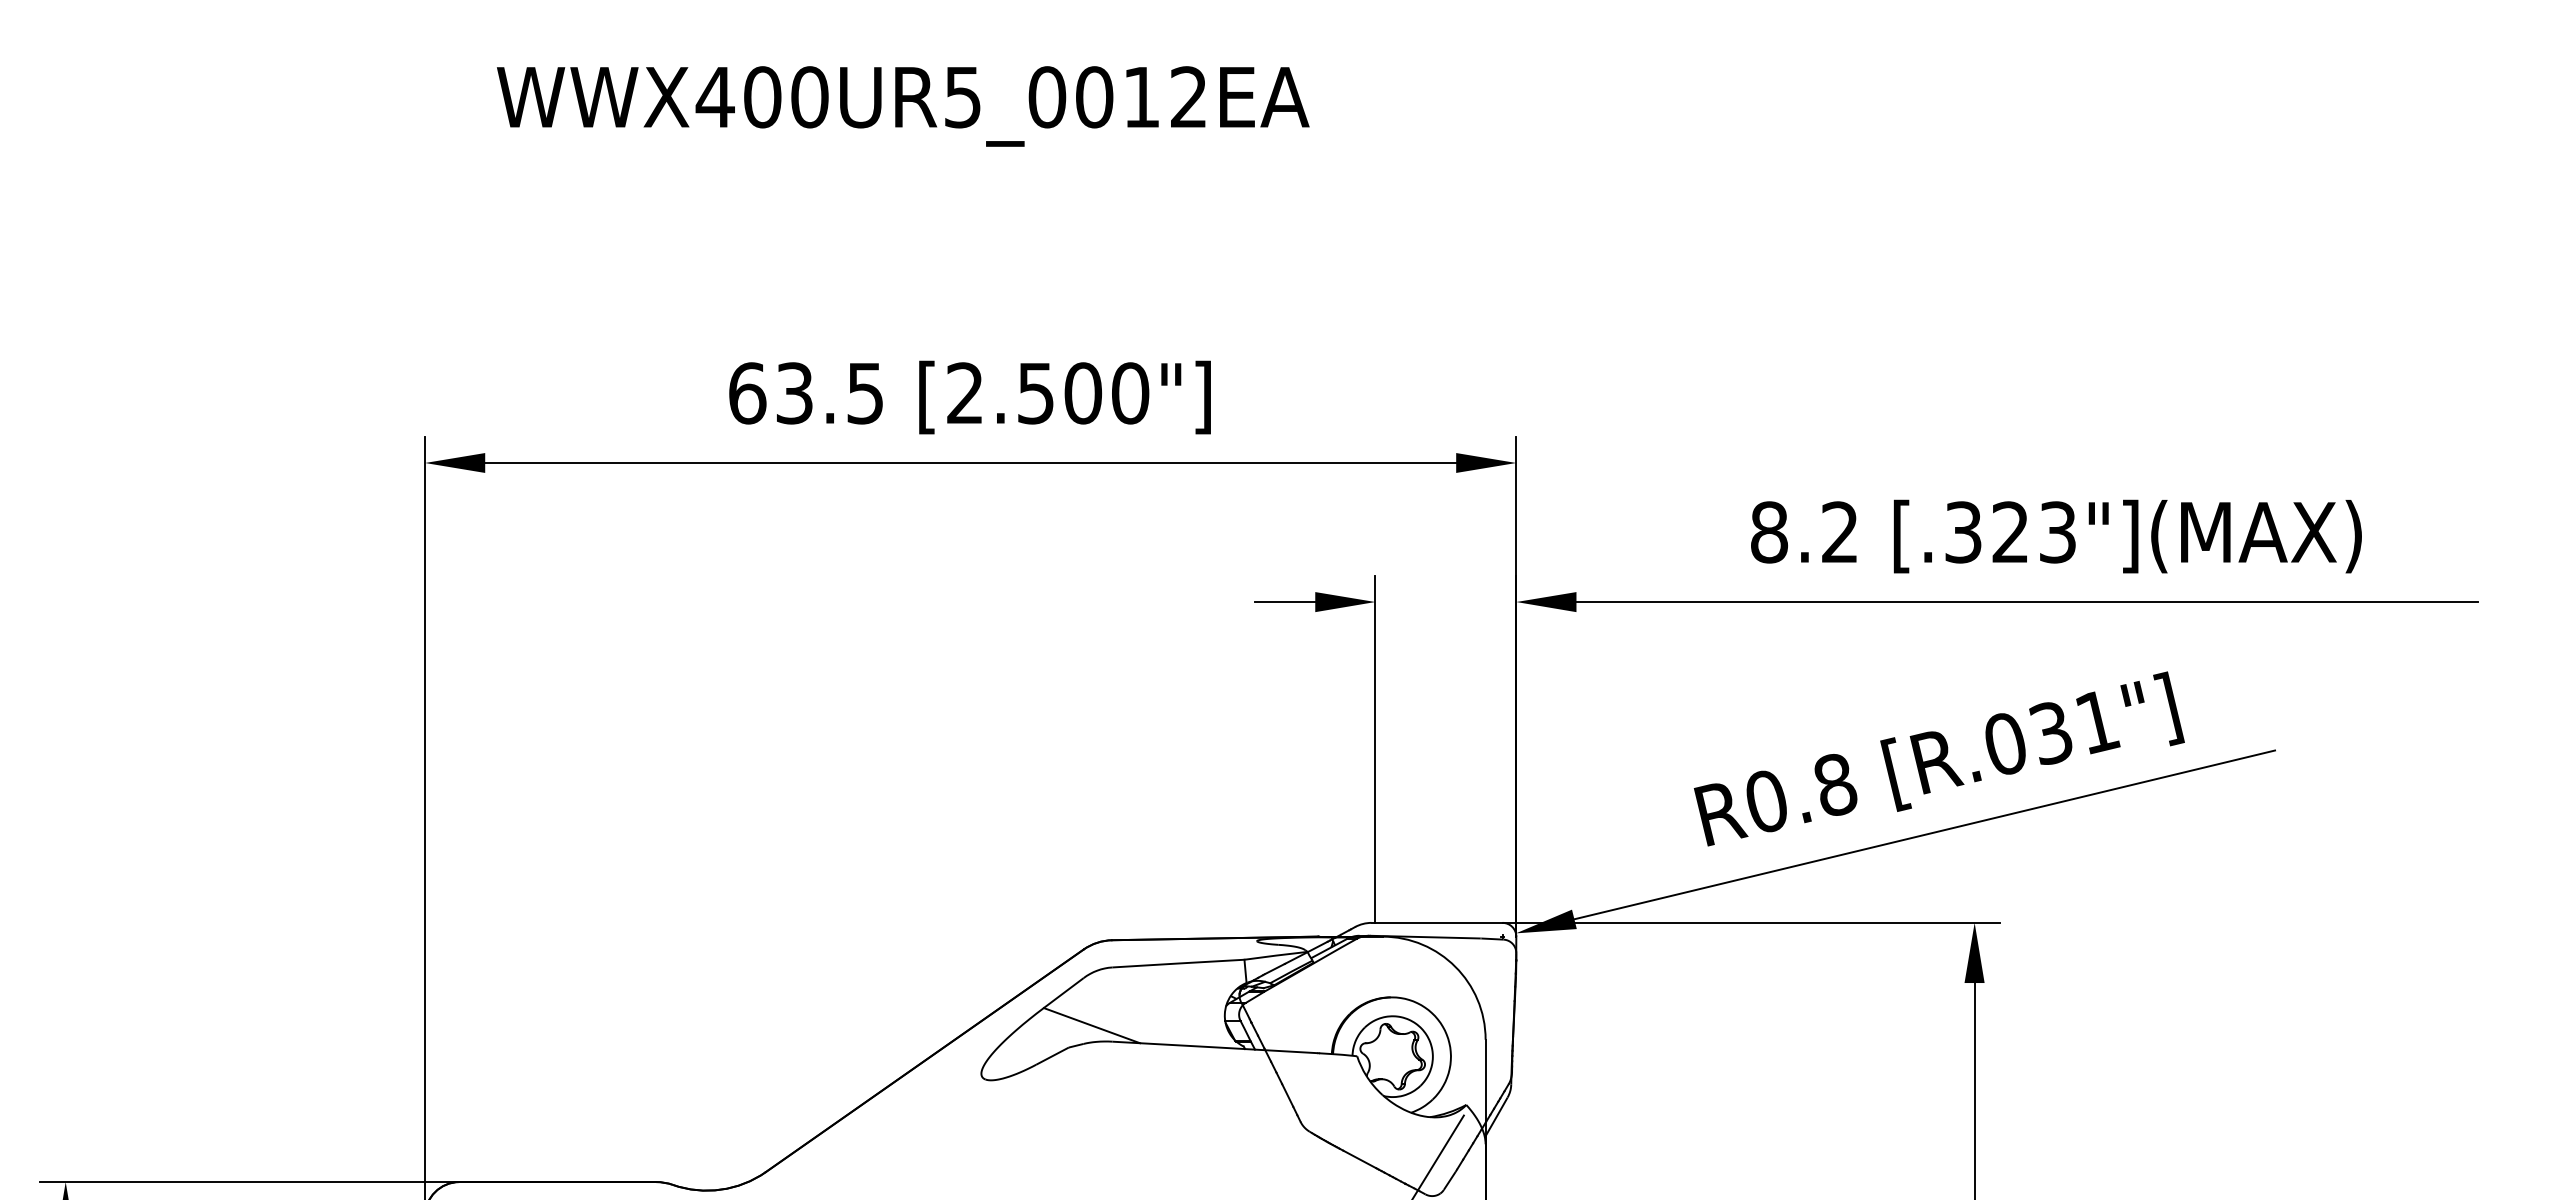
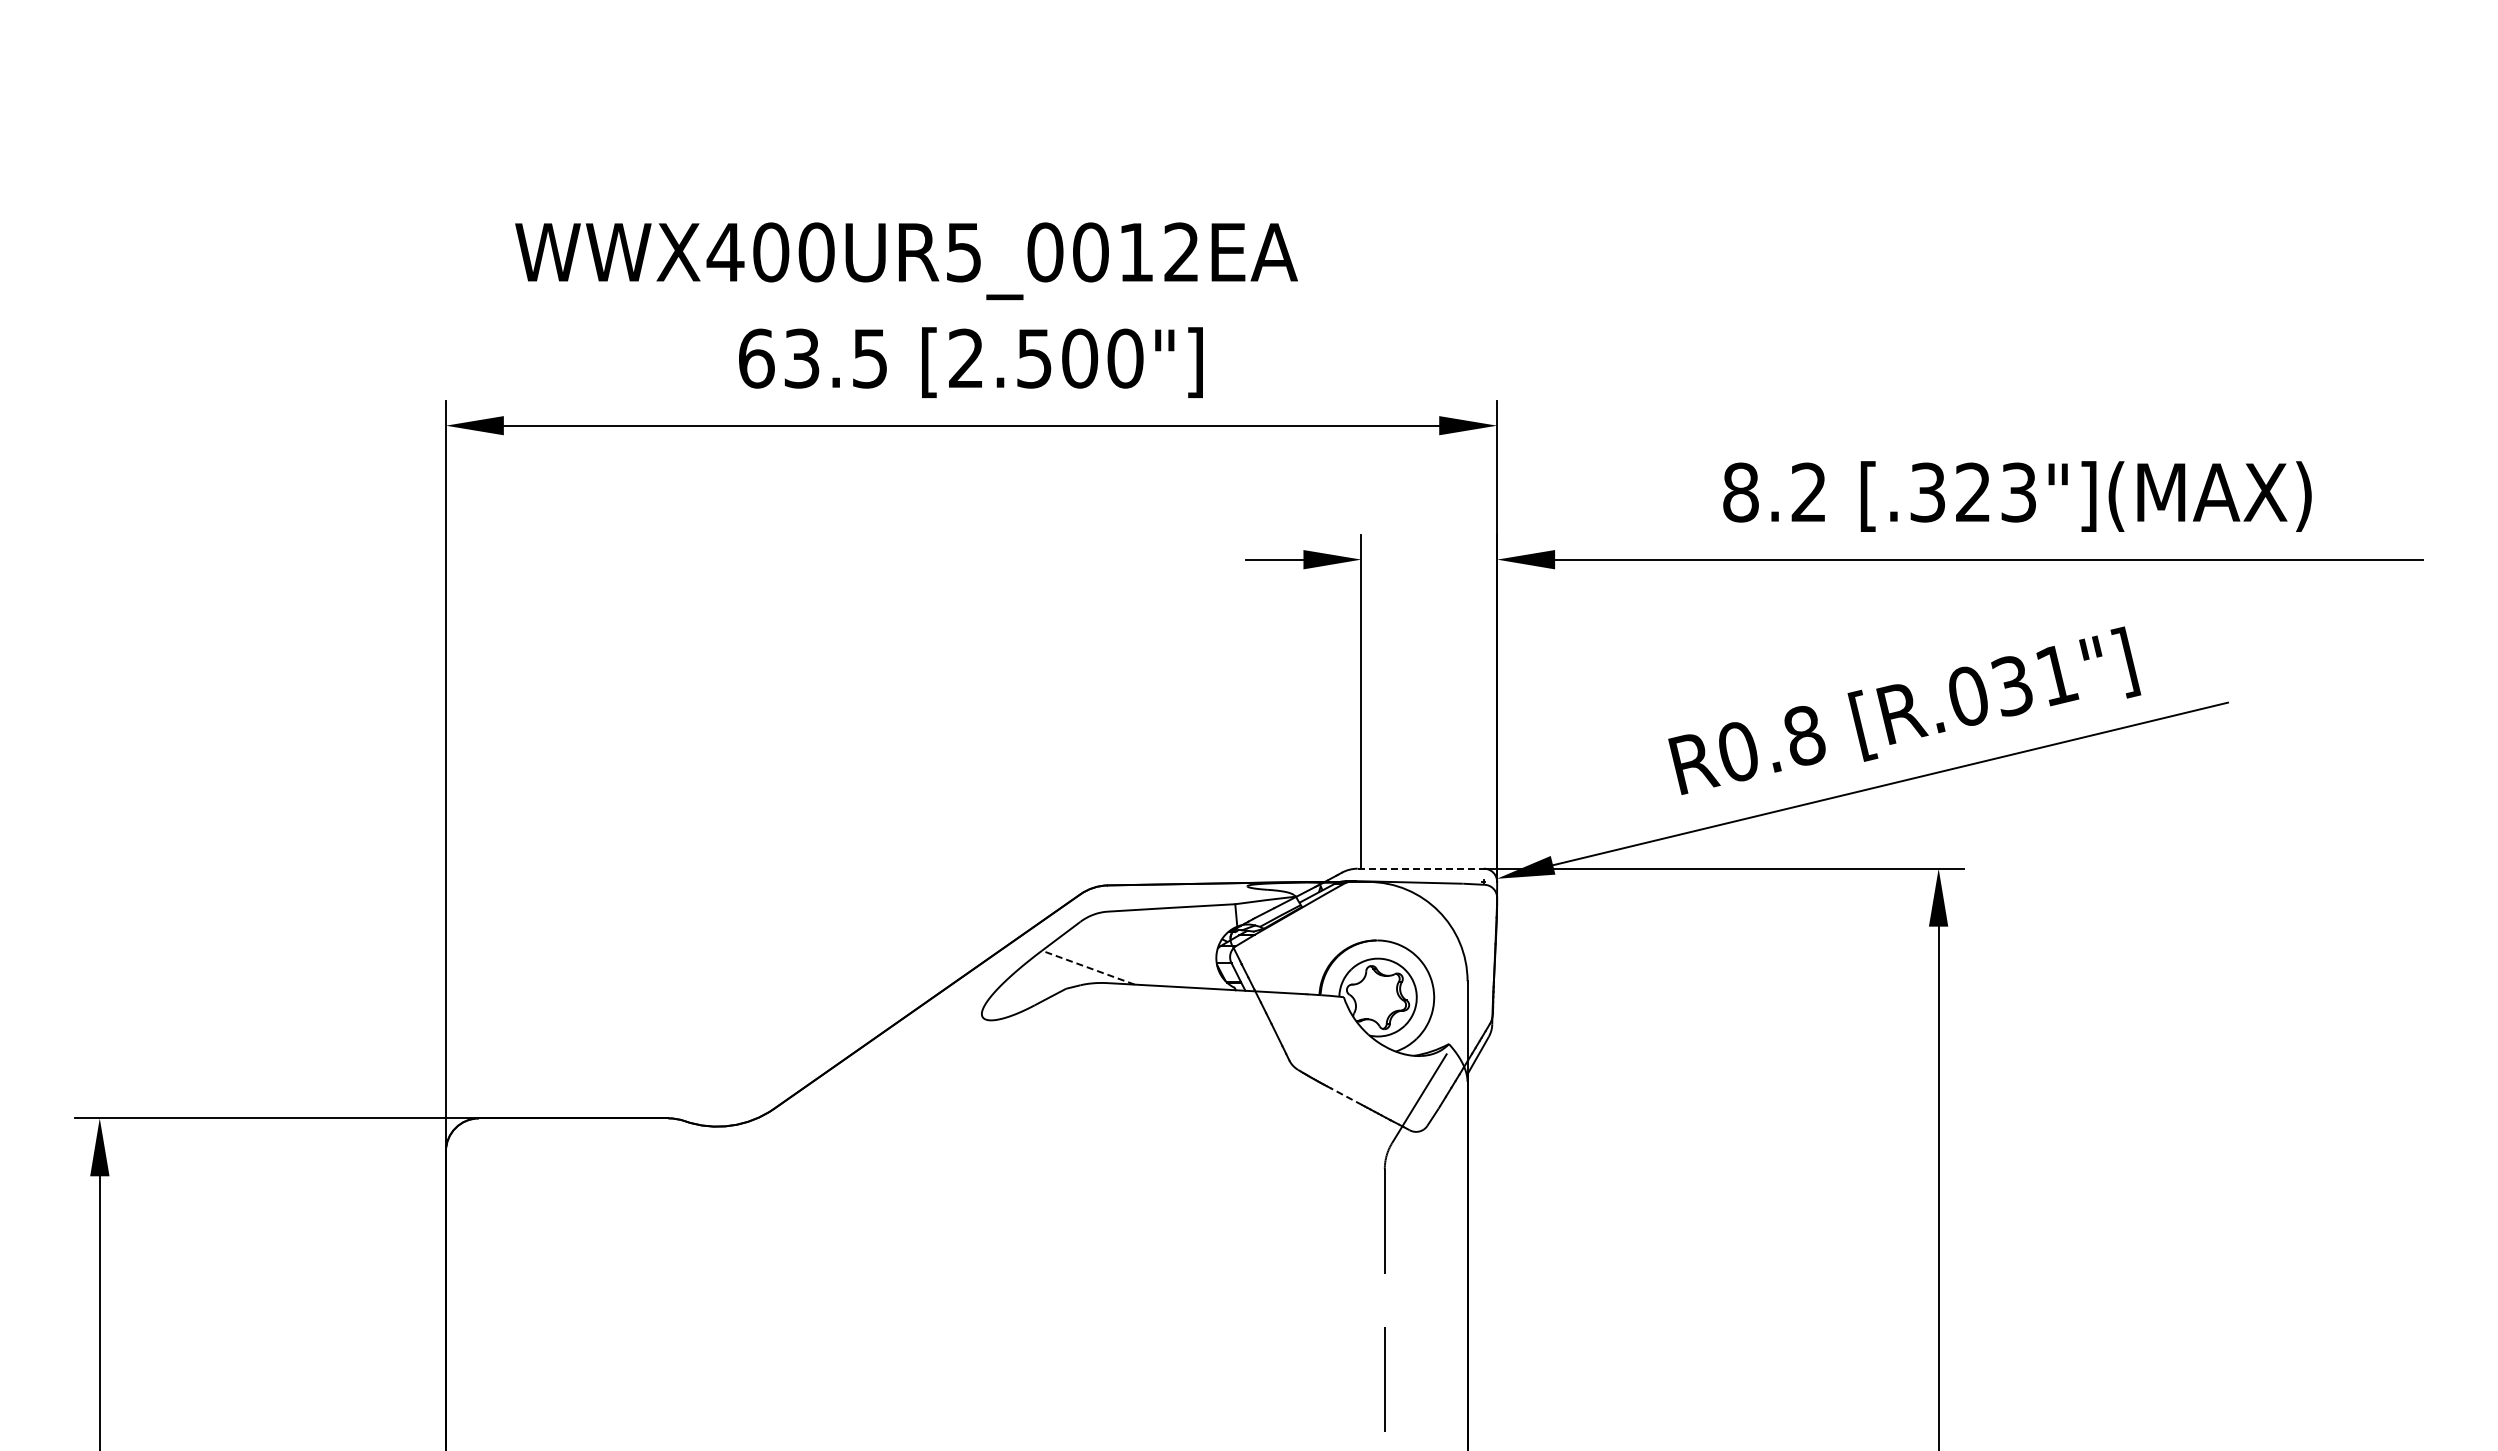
text: (903, 106) -> (906, 261), moved
line: (1437, 922) -> (1421, 868), solid -> dashed
line: (1091, 1025) -> (1087, 967), solid -> dashed
line: (1358, 1159) -> (1345, 1096), solid -> dashed

